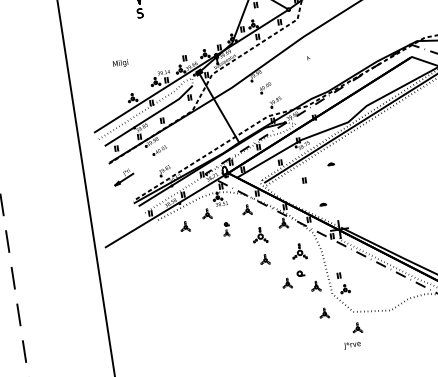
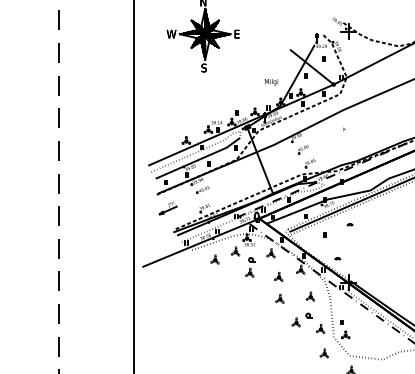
text: (120, 64) -> (271, 82), moved
part: (226, 229) -> (250, 267), size x1.67
part: (259, 234) -> (278, 276), size x0.62
part: (297, 252) -> (309, 296), size x0.62

